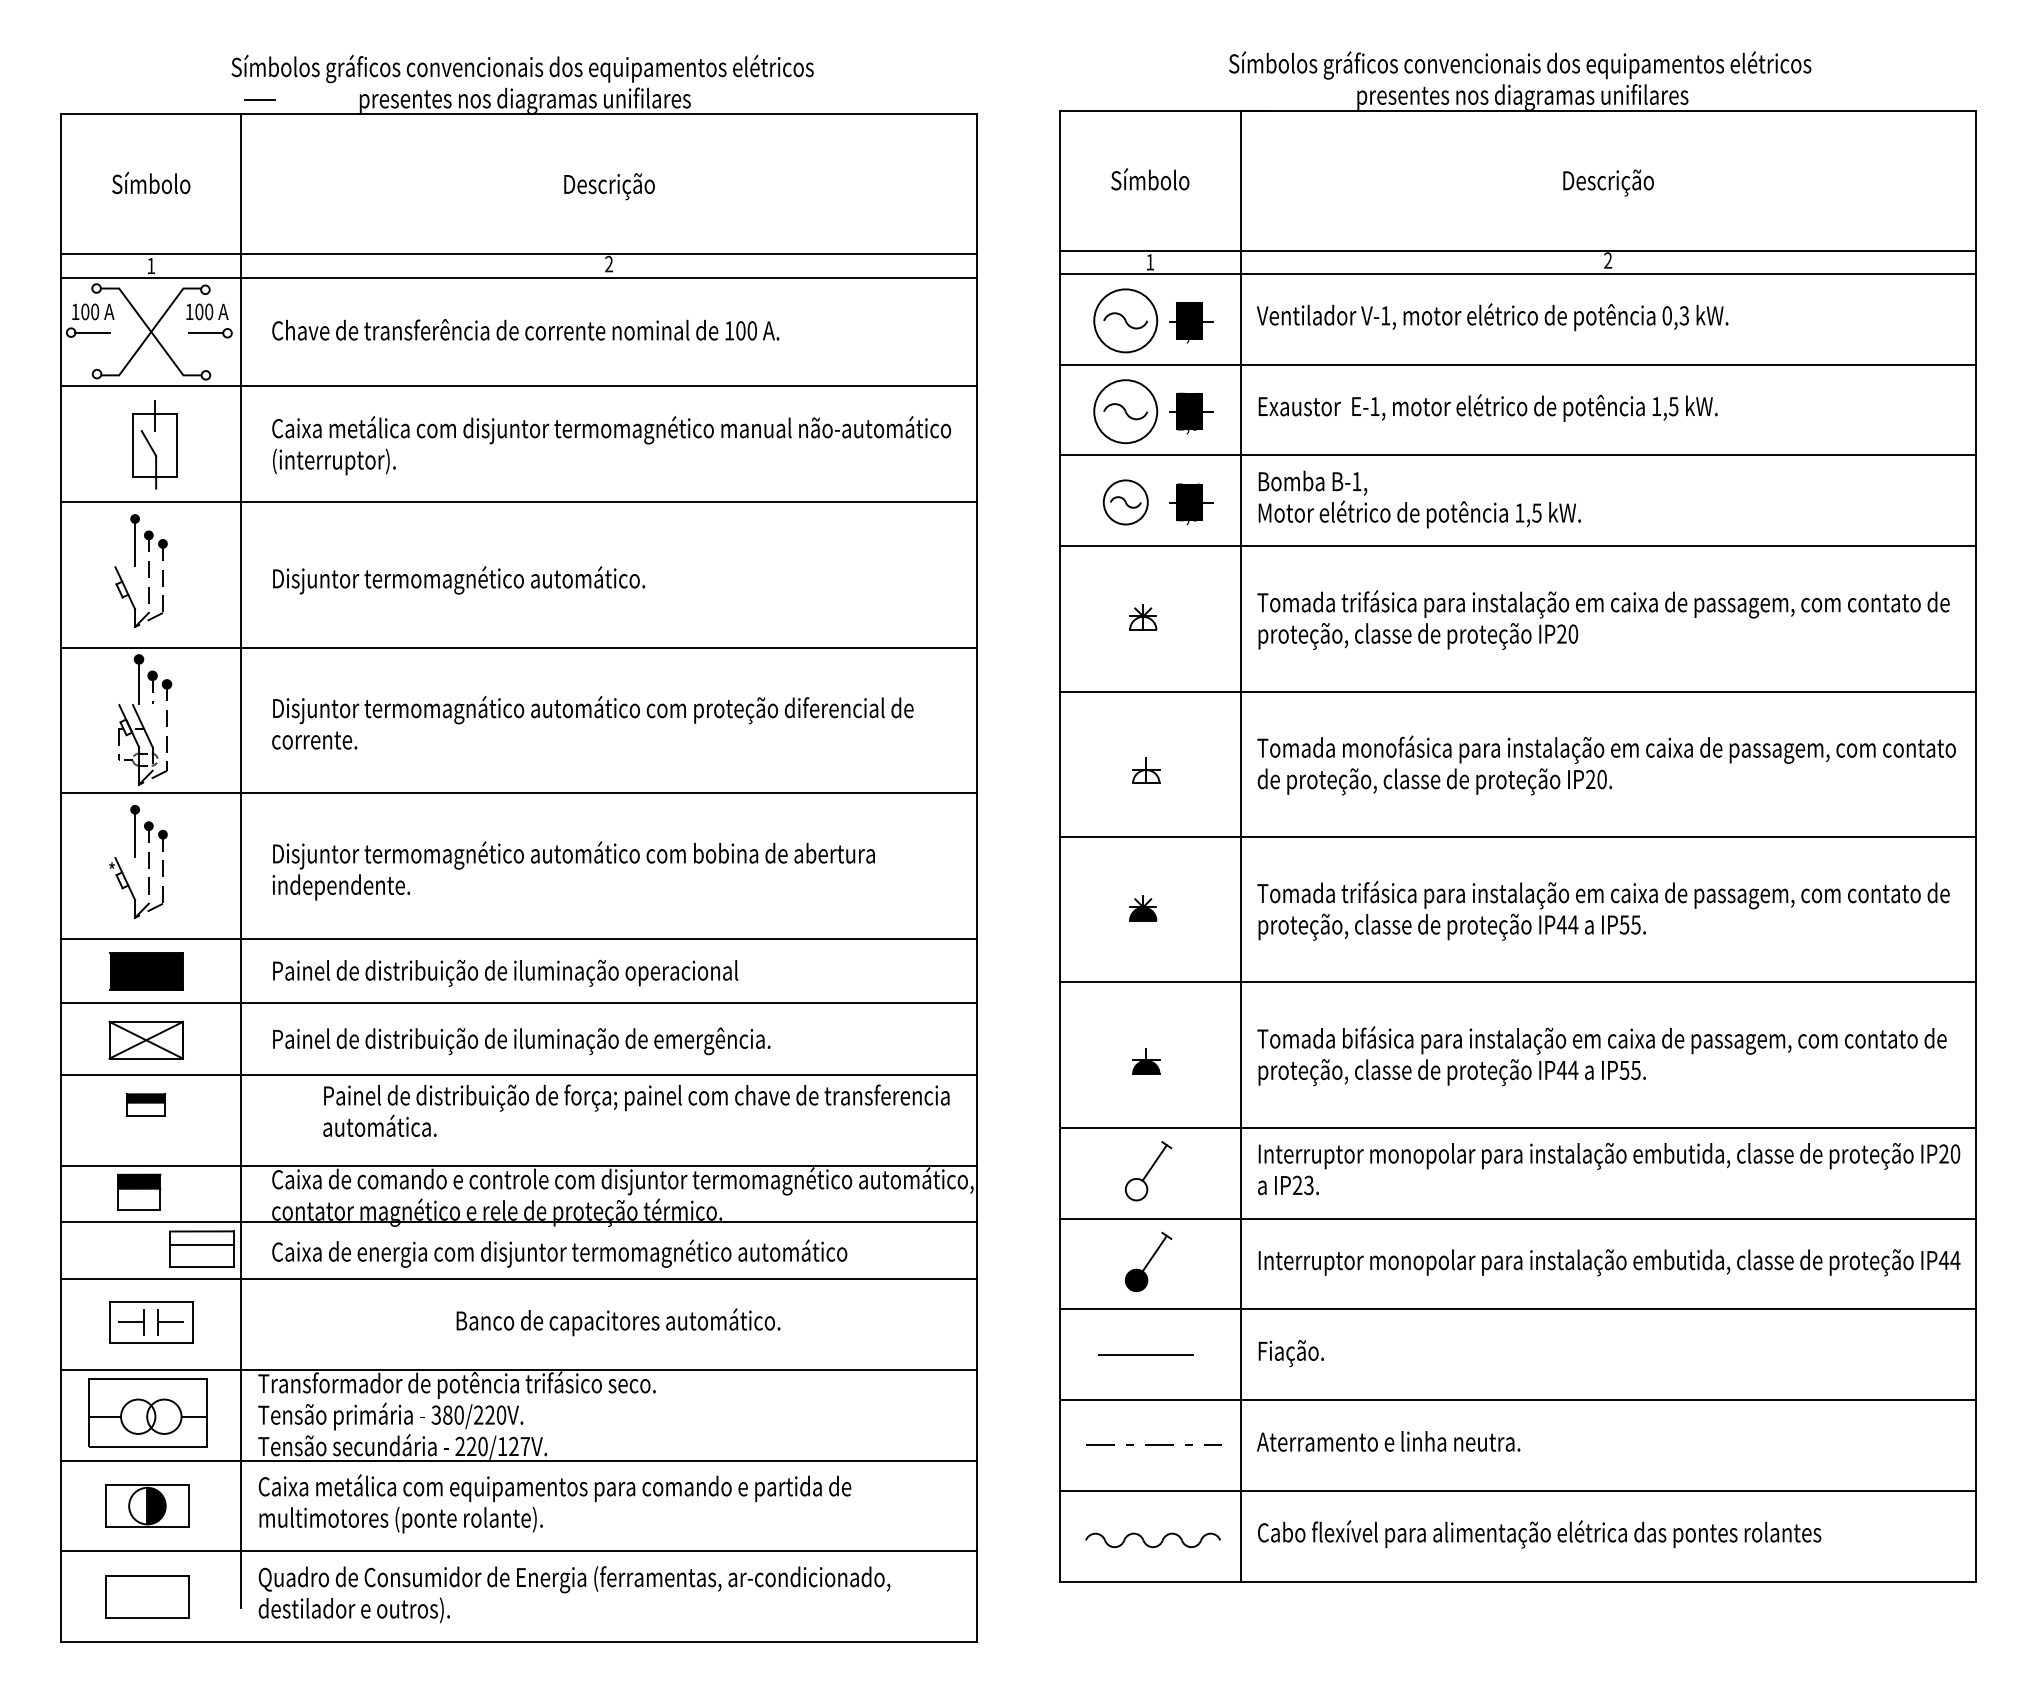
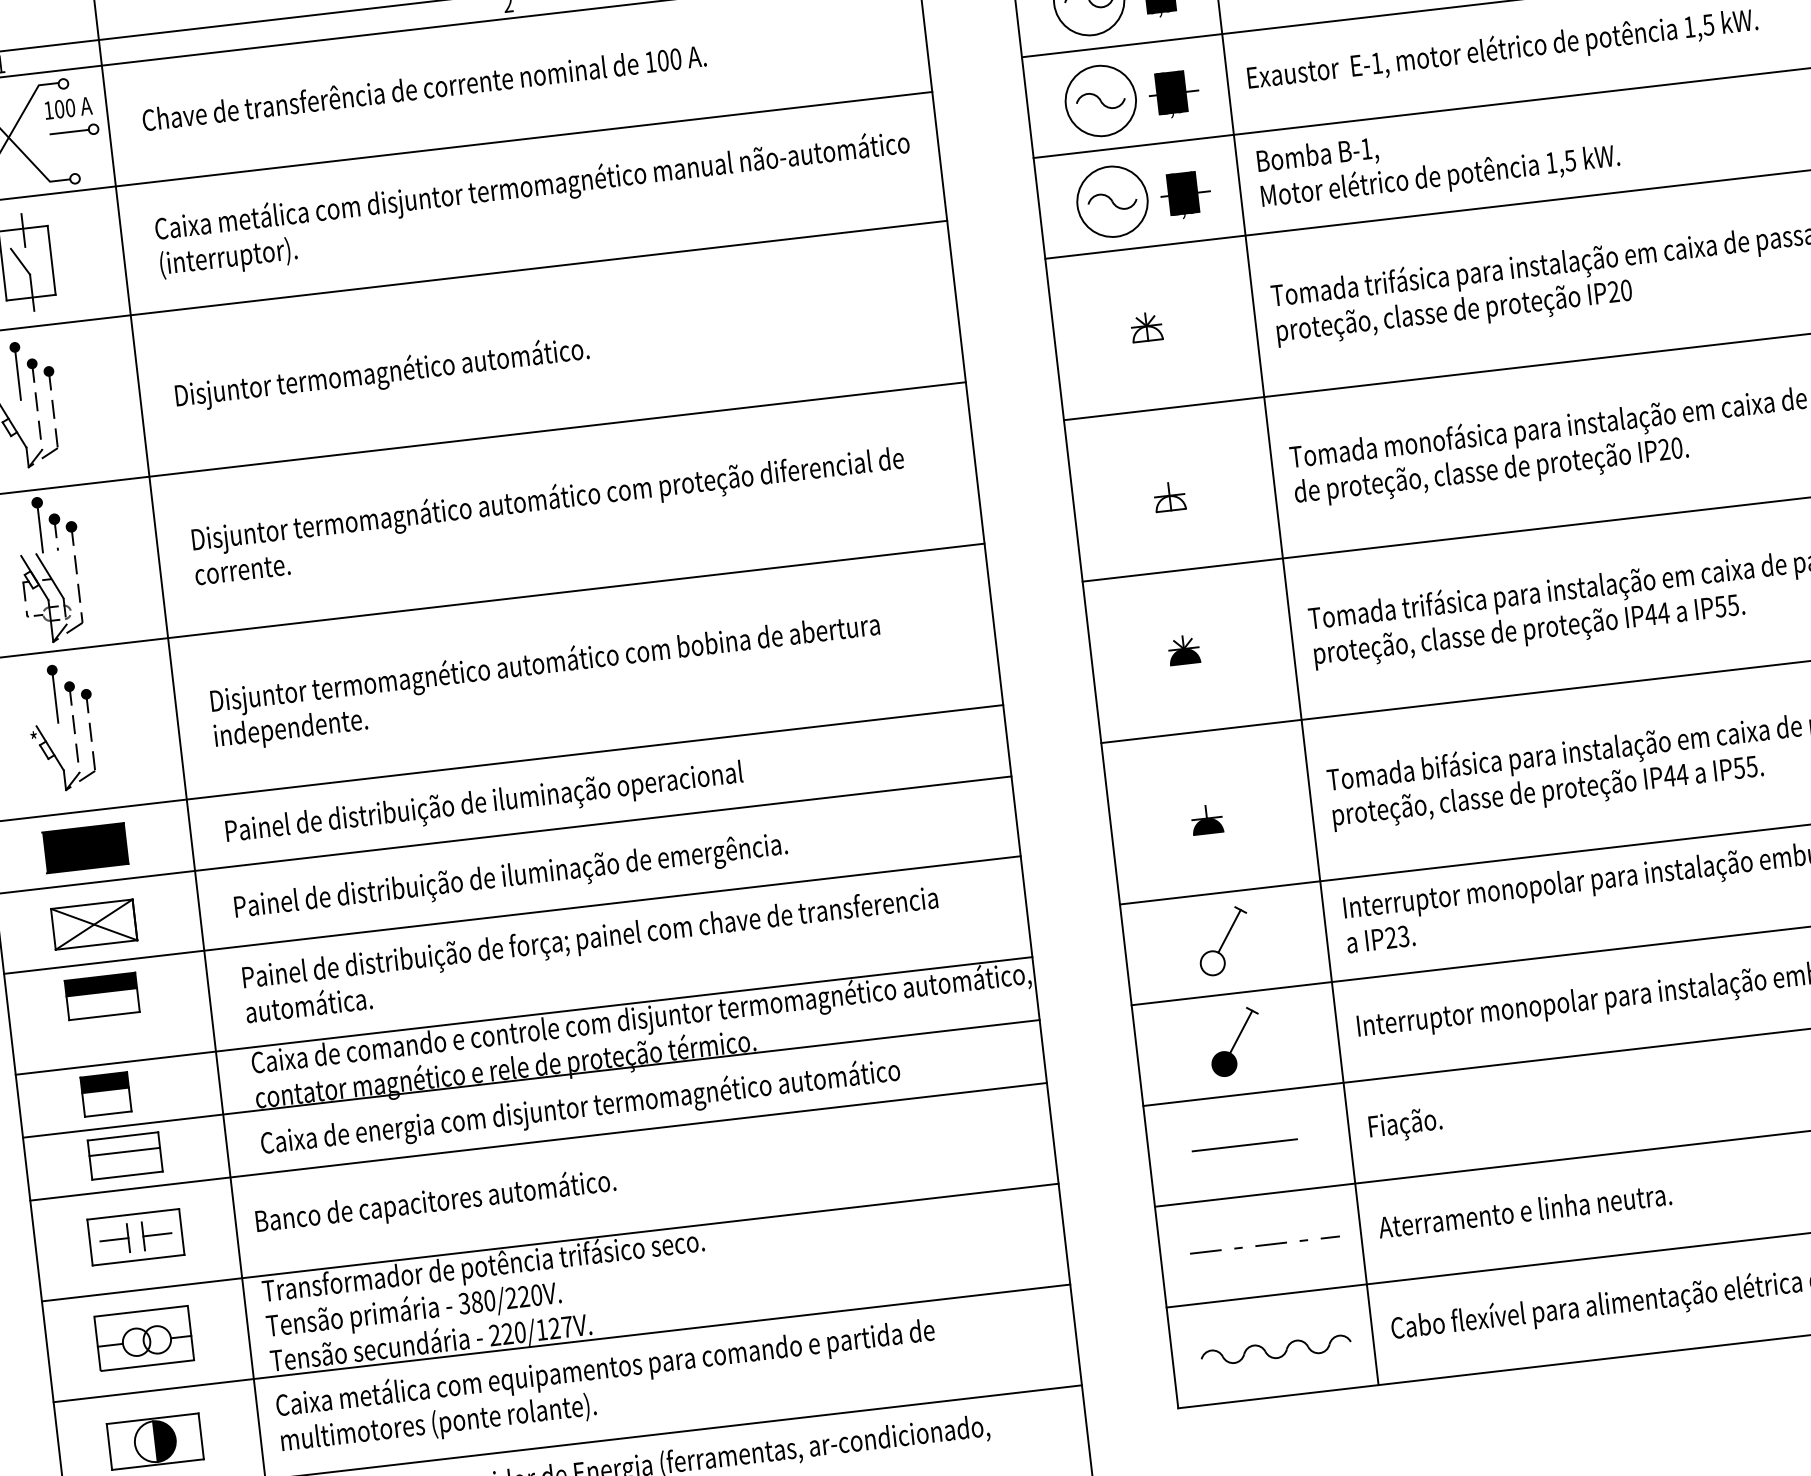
part: (1125, 502) -> (1112, 201), size x1.43
part: (145, 1104) -> (101, 996), size x1.67
text: (636, 1110) -> (591, 953), moved
part: (201, 1248) -> (124, 1155), moved
text: (618, 1322) -> (436, 1202), moved
part: (147, 1413) -> (143, 1338), size x0.71

